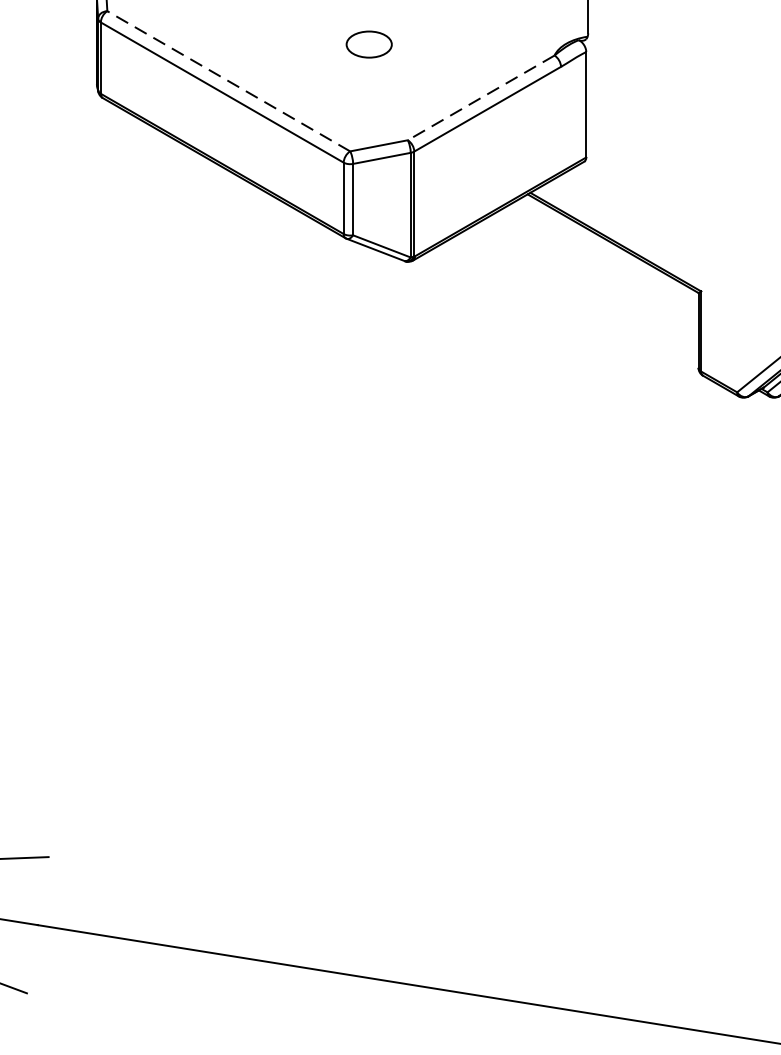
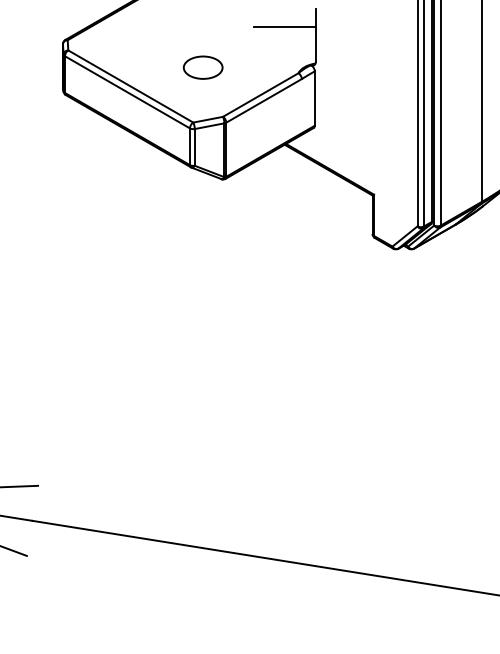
part: (368, 44) -> (202, 67), size x1.67
line: (228, 81) -> (130, 86), dashed -> solid
line: (480, 98) -> (260, 95), dashed -> solid

